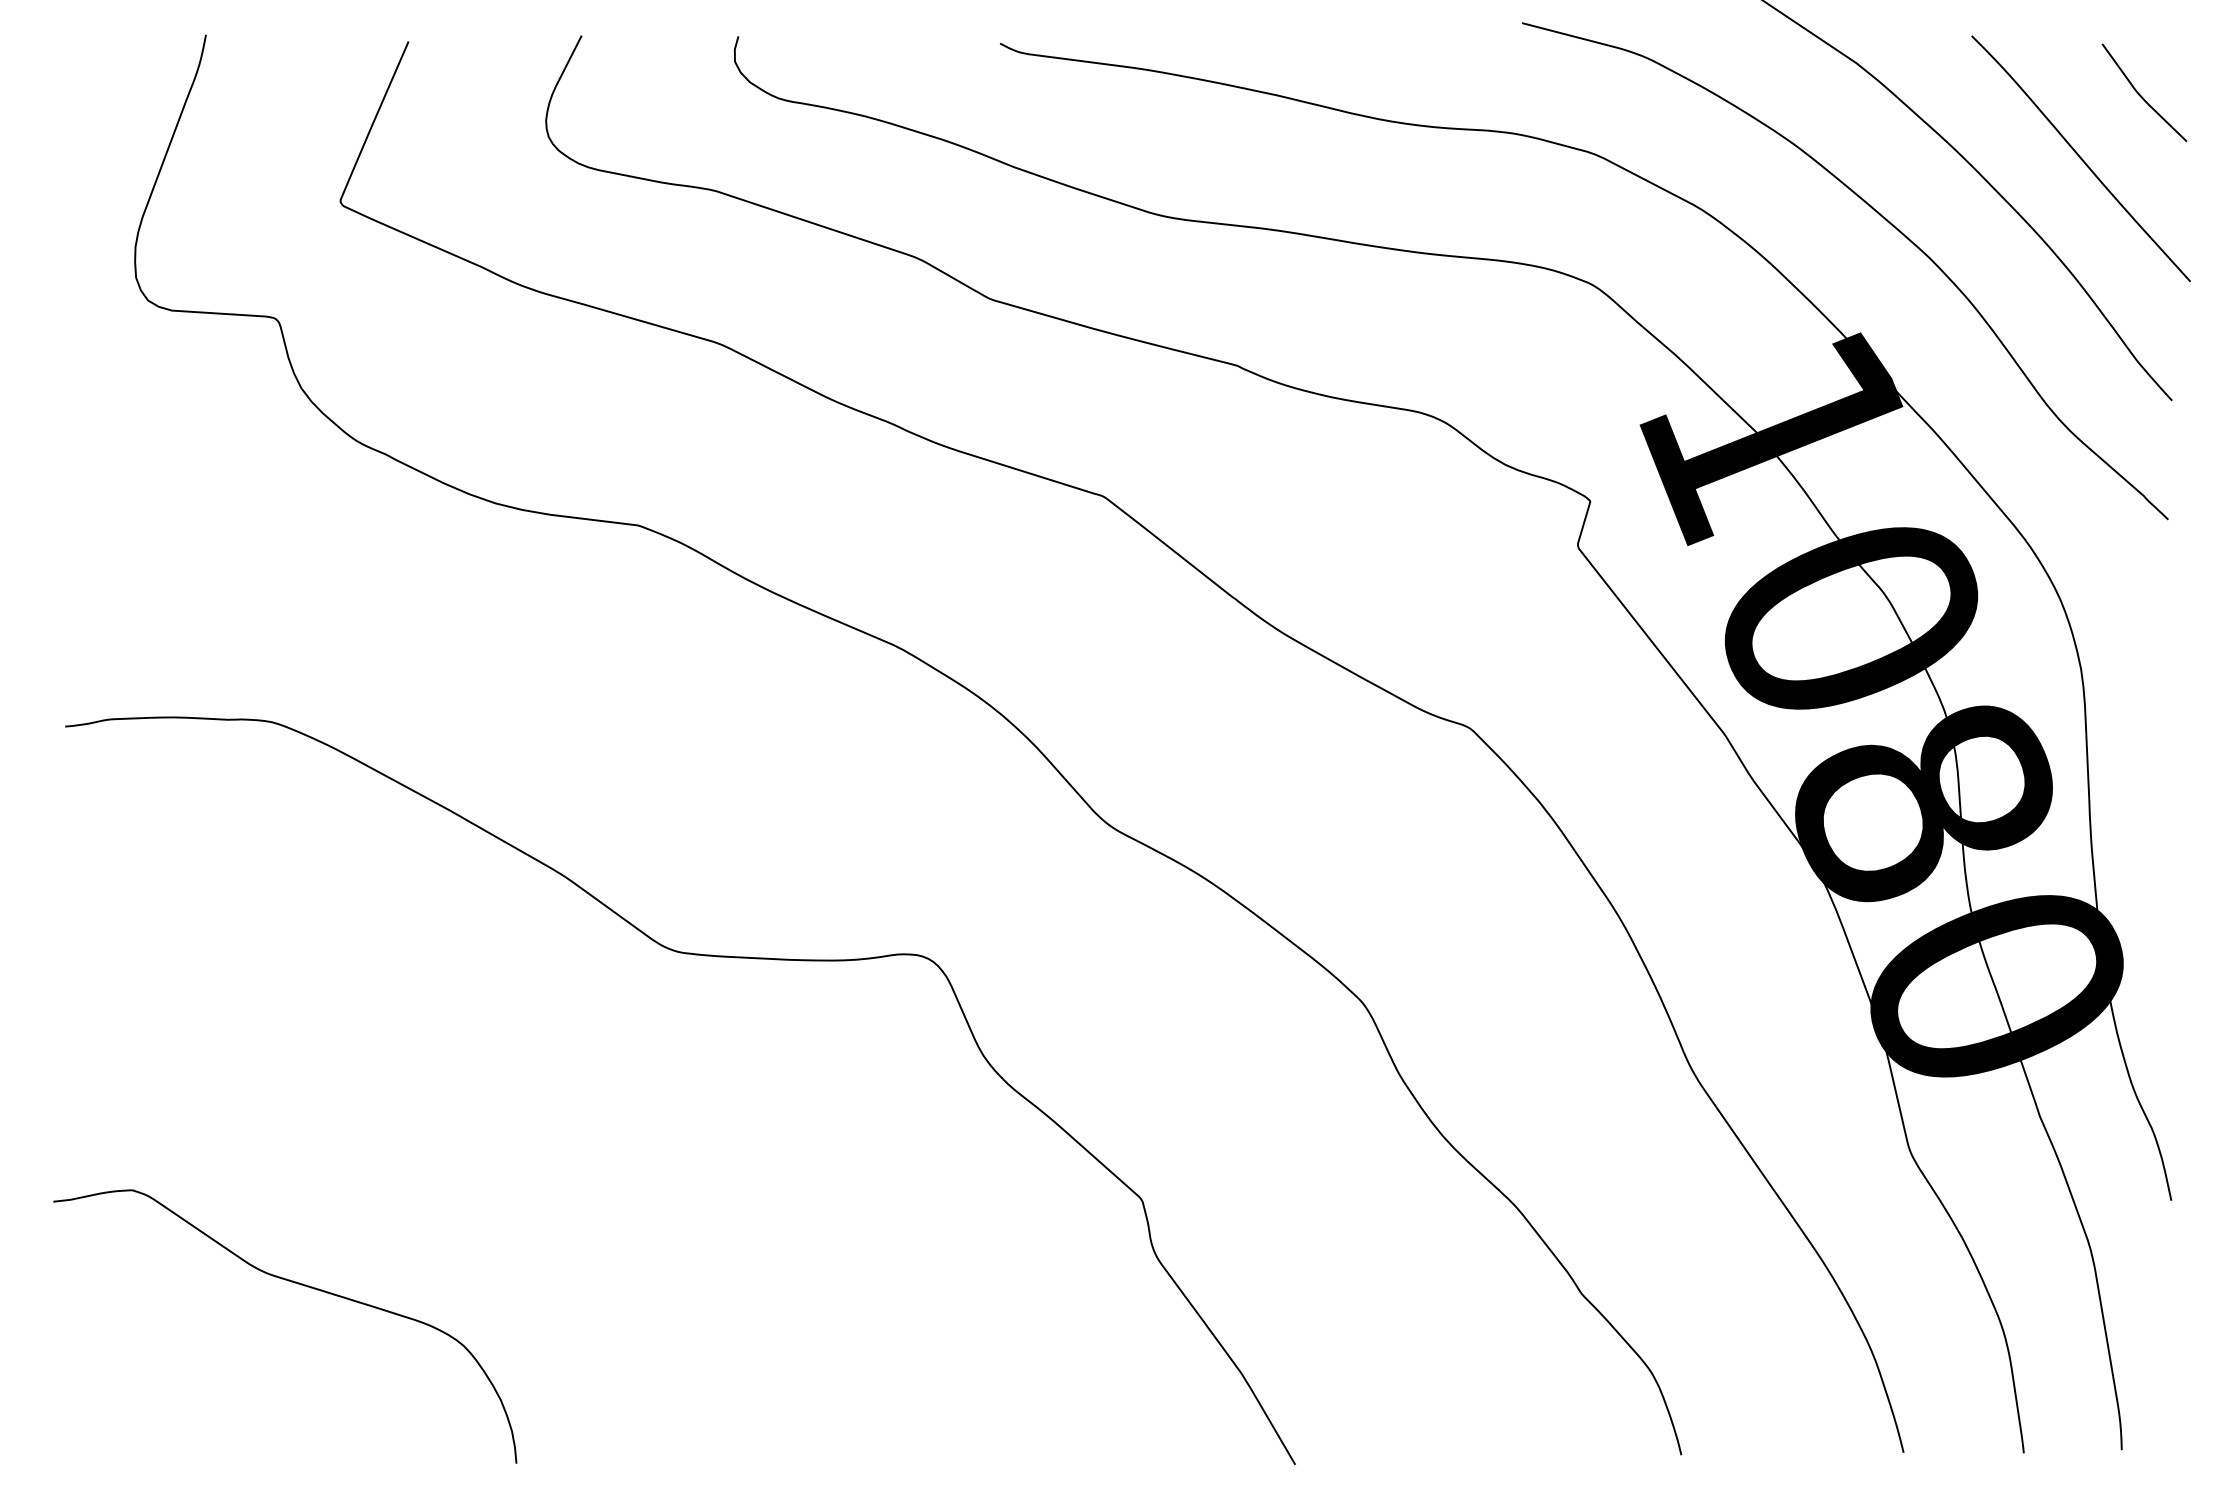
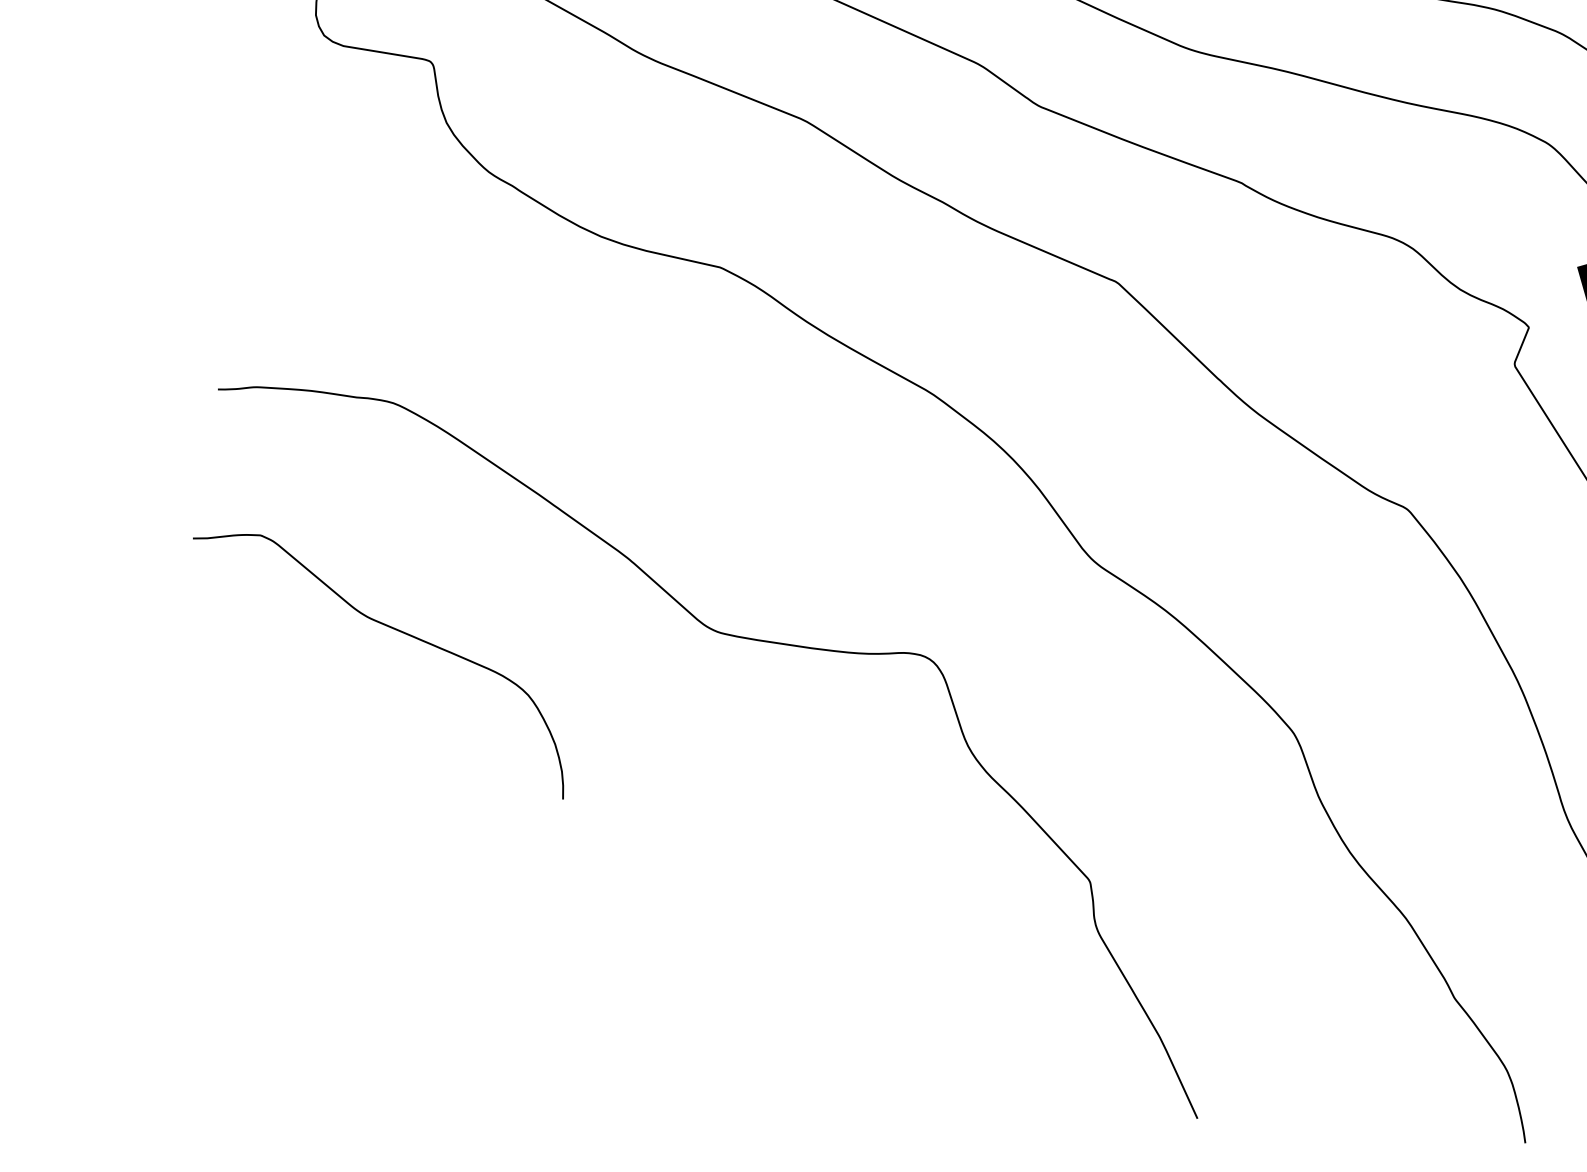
curve: (294, 1283) -> (390, 628), moved

